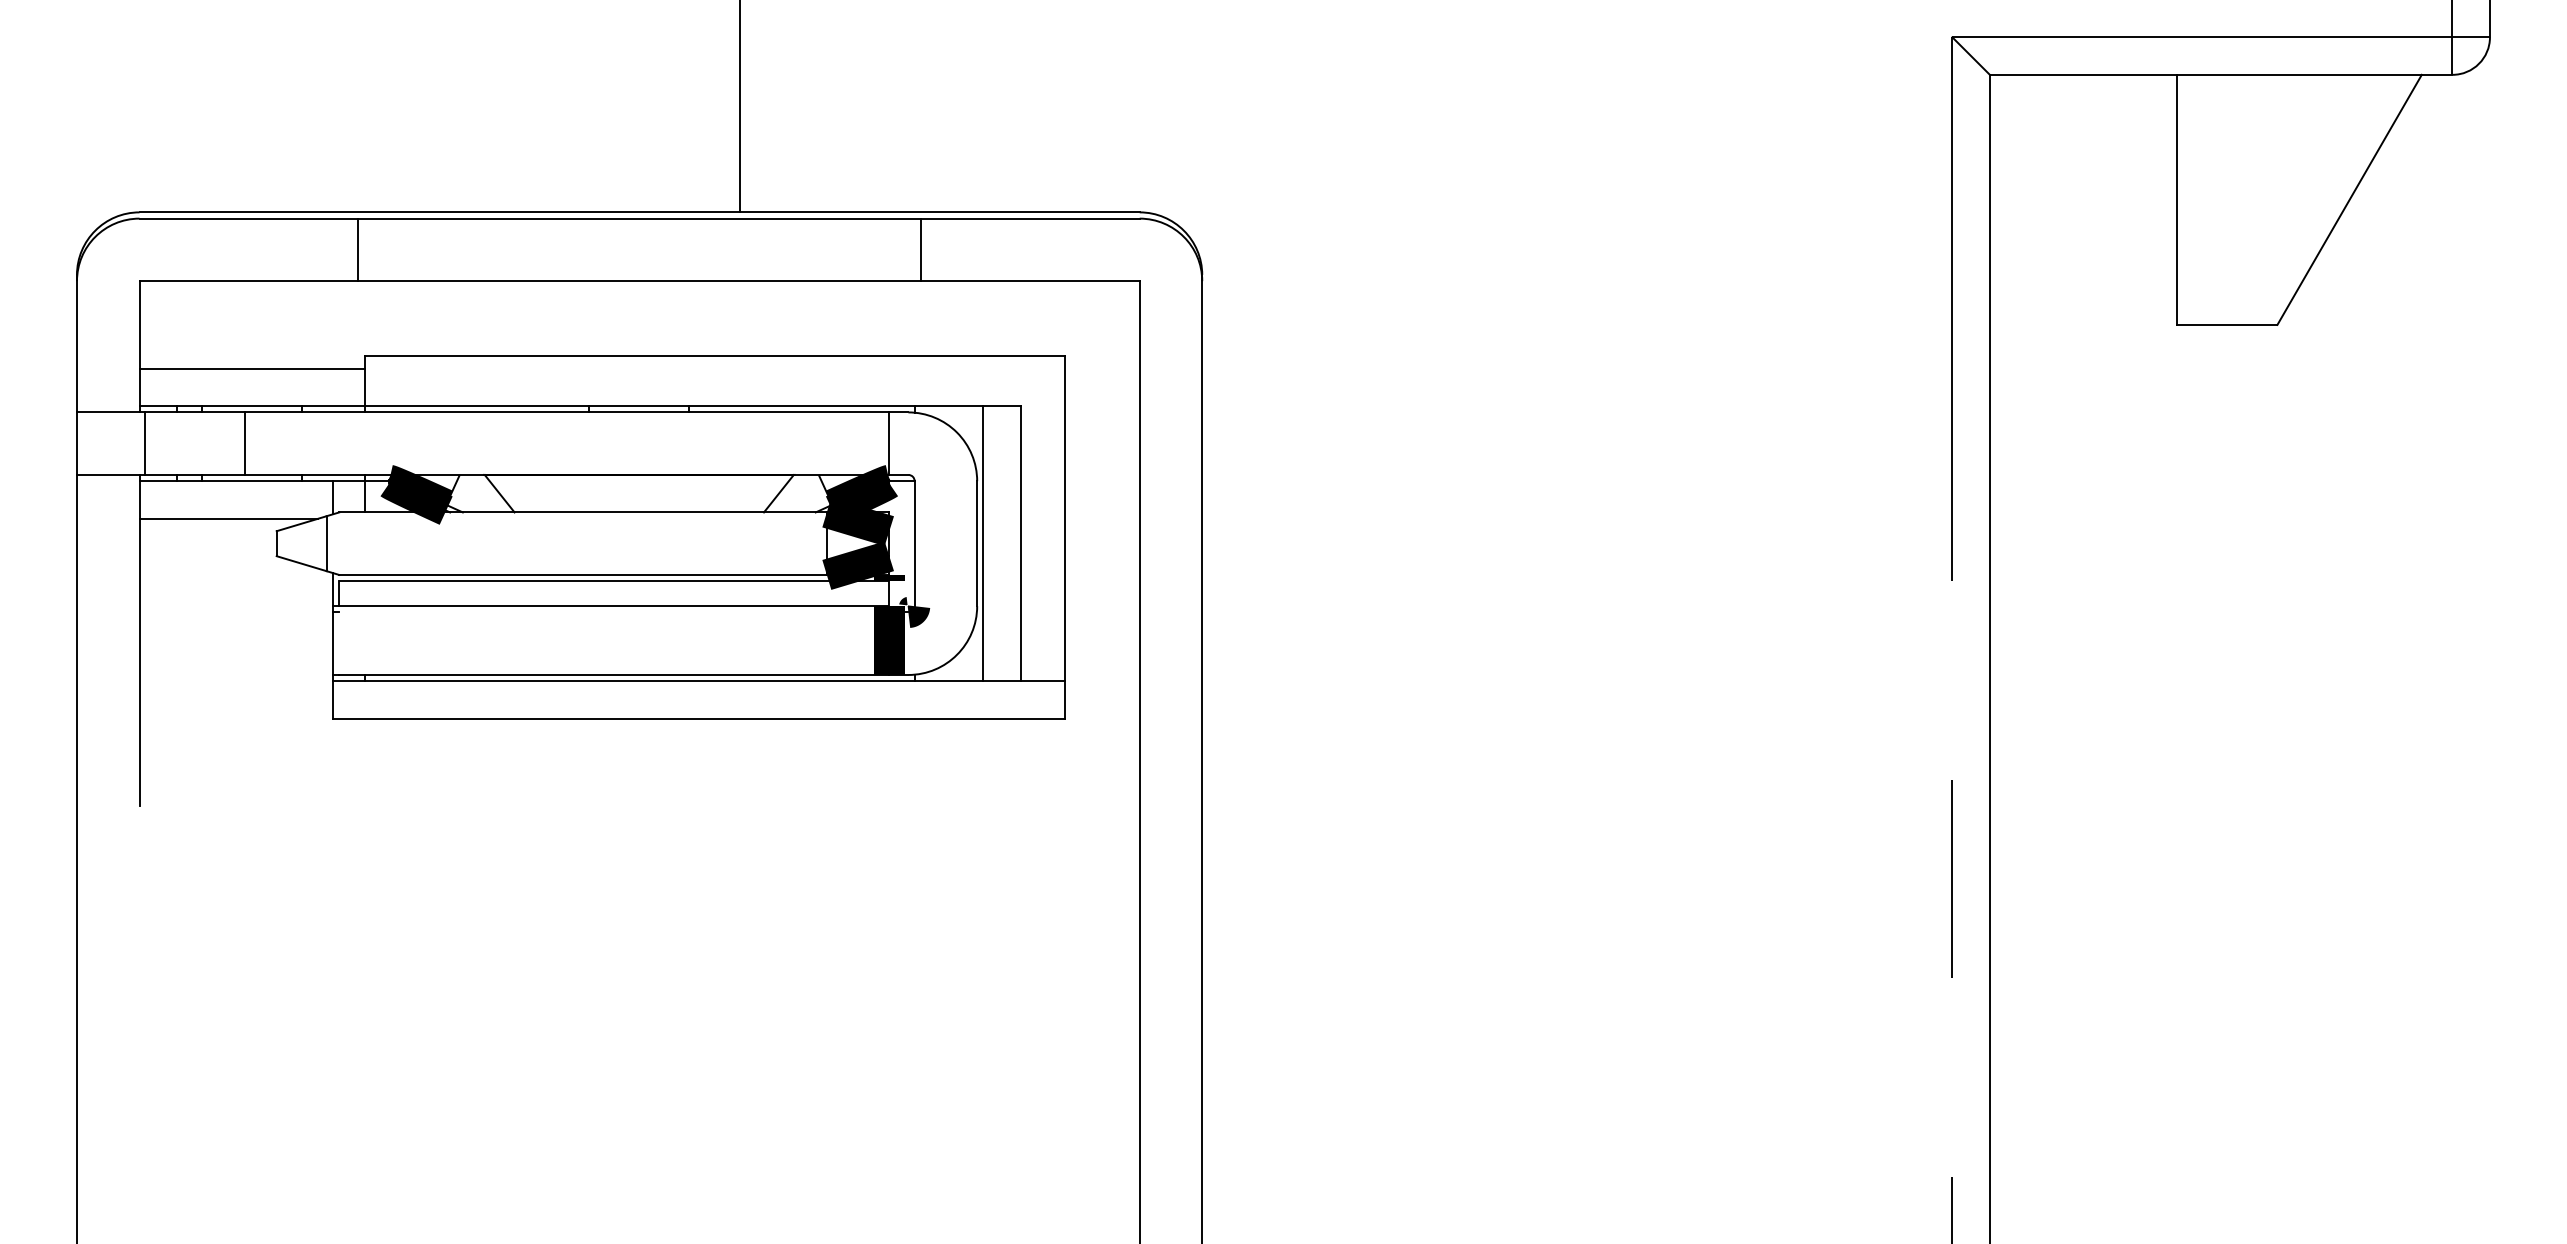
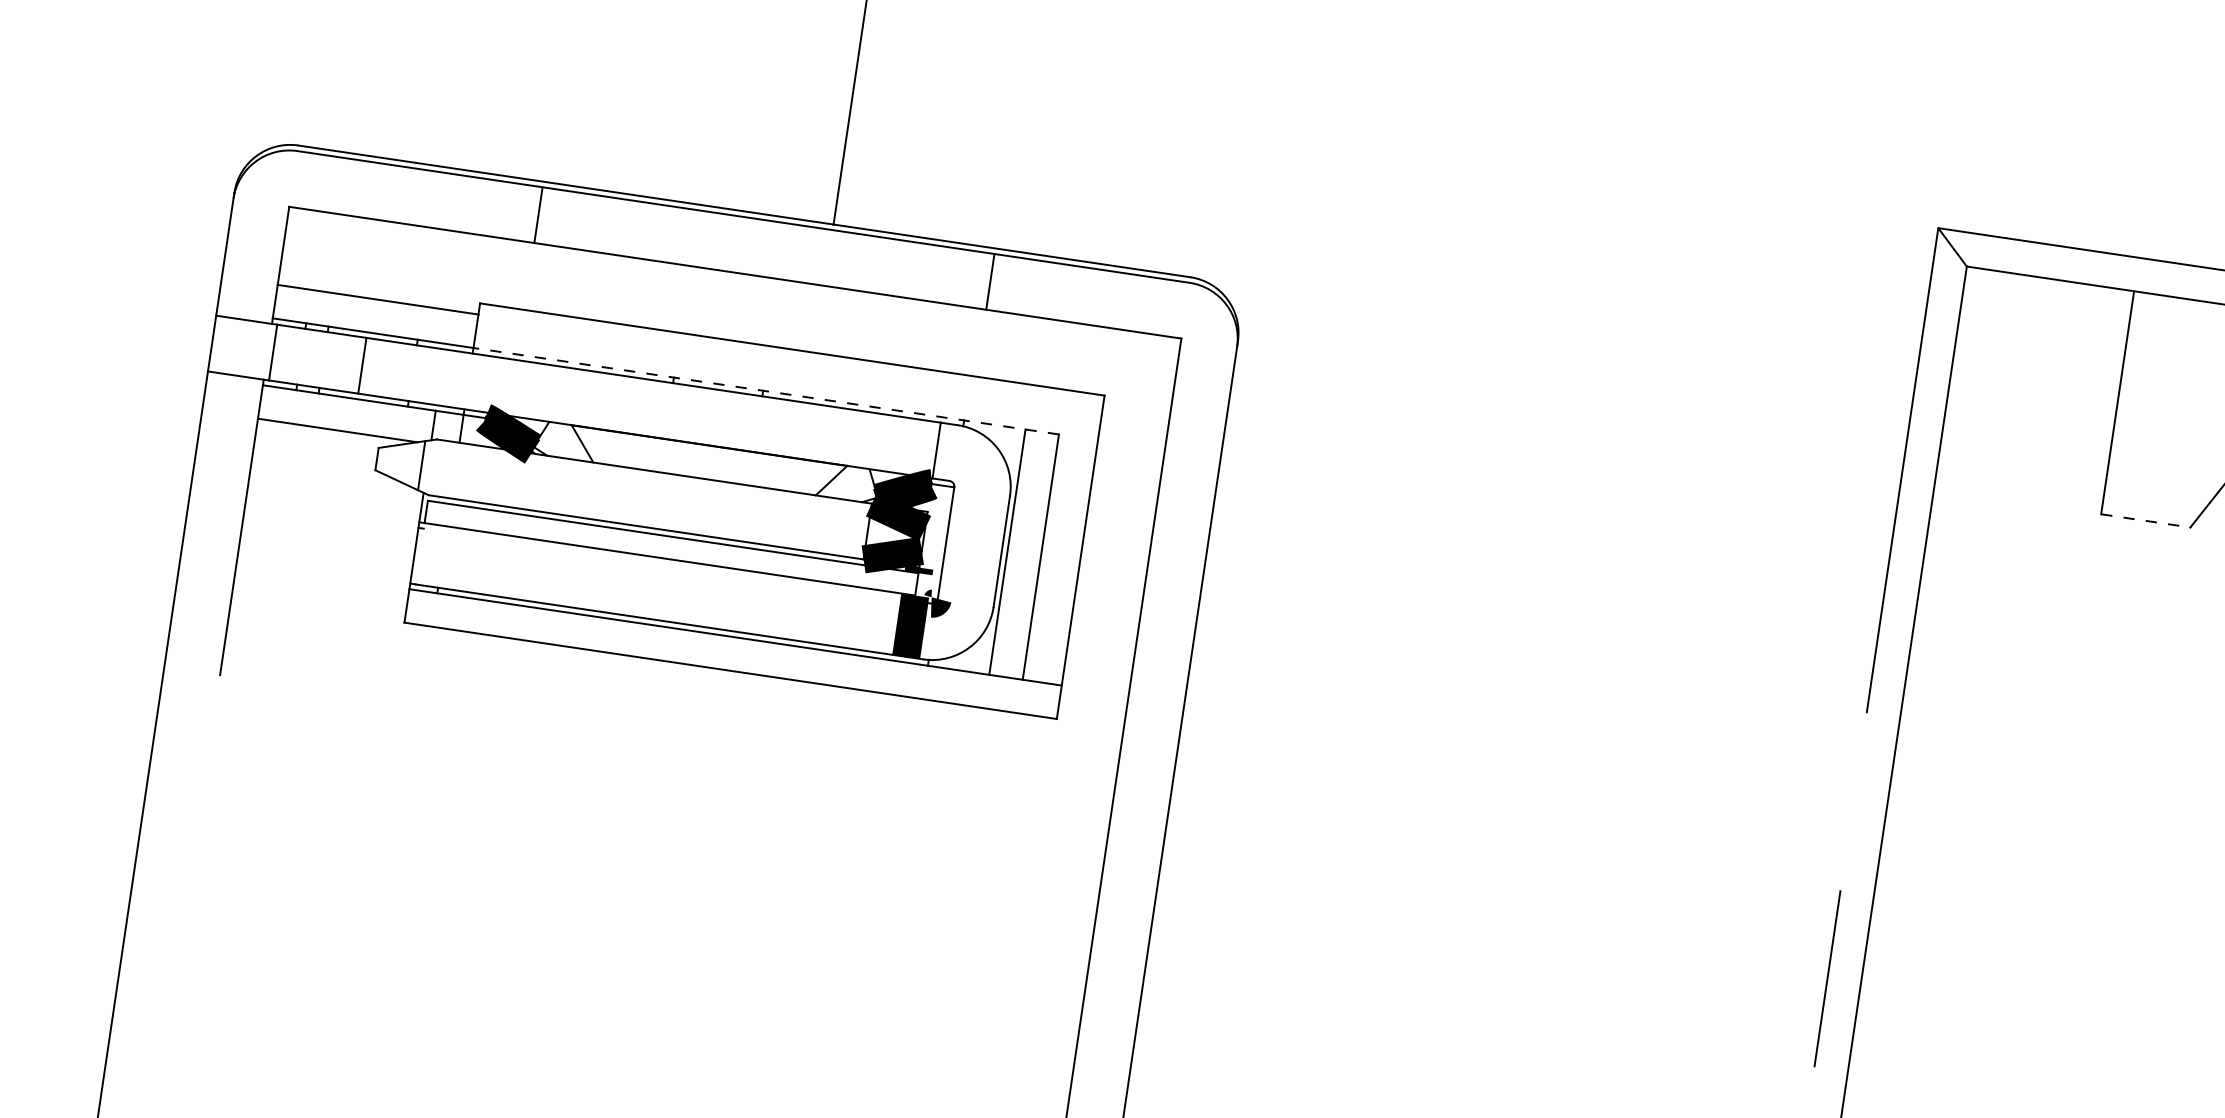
line: (358, 249) -> (538, 214), moved
line: (2227, 324) -> (2145, 520), solid -> dashed
line: (692, 406) -> (765, 391), solid -> dashed

